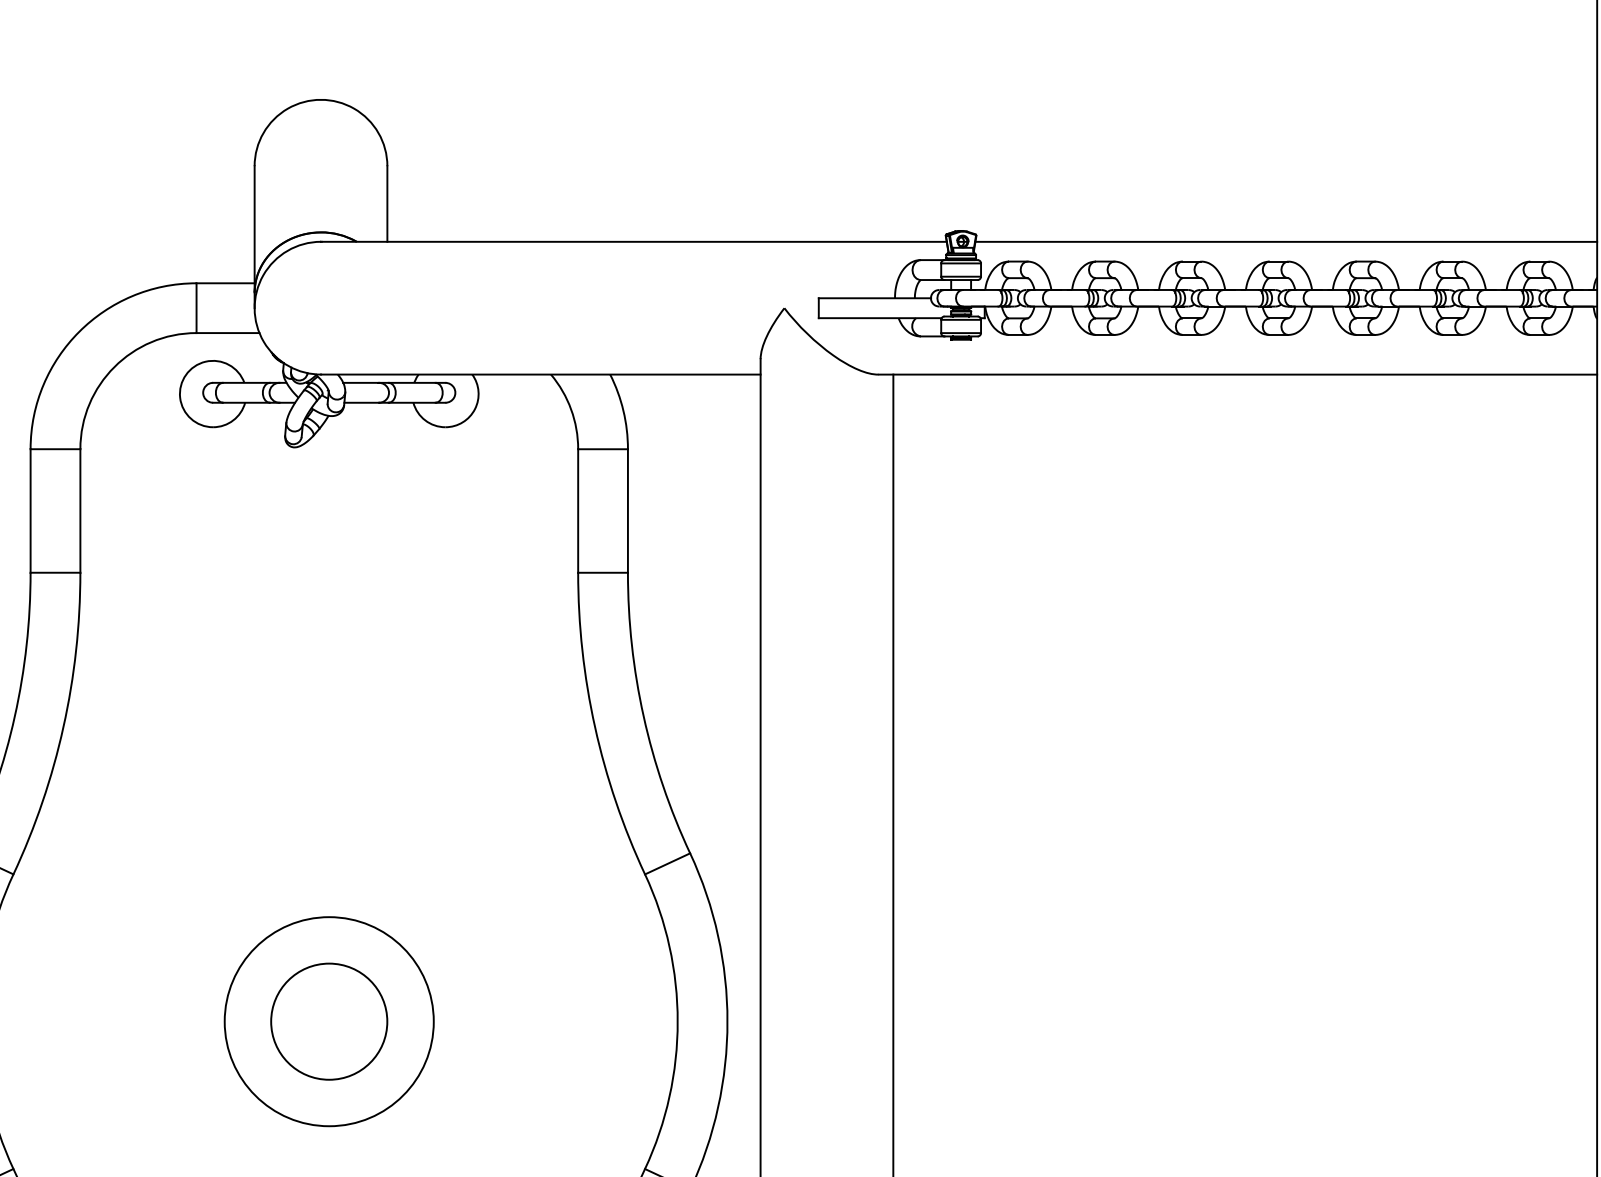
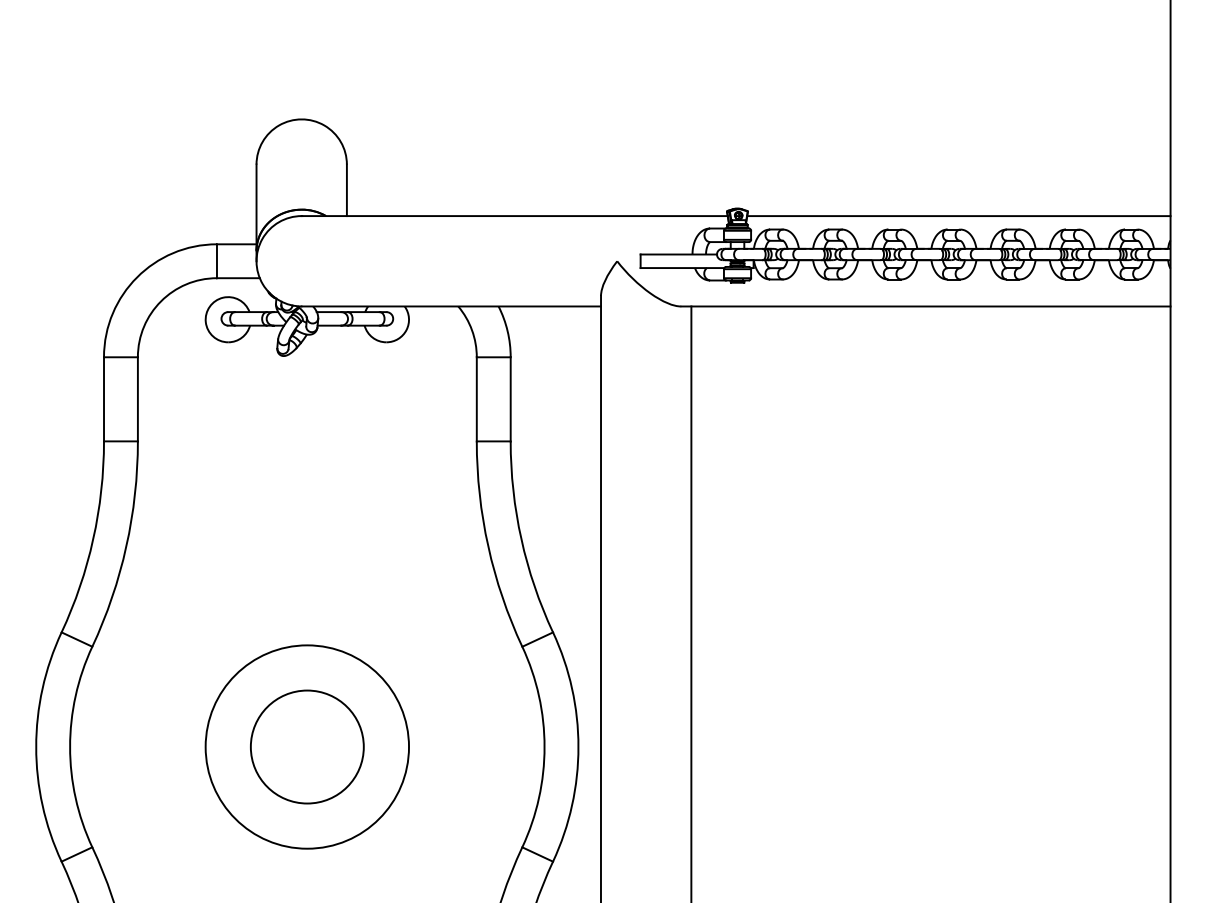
circle: (328, 1020) -> (306, 746), size x1.43
circle: (329, 1020) -> (307, 746), size x1.43

